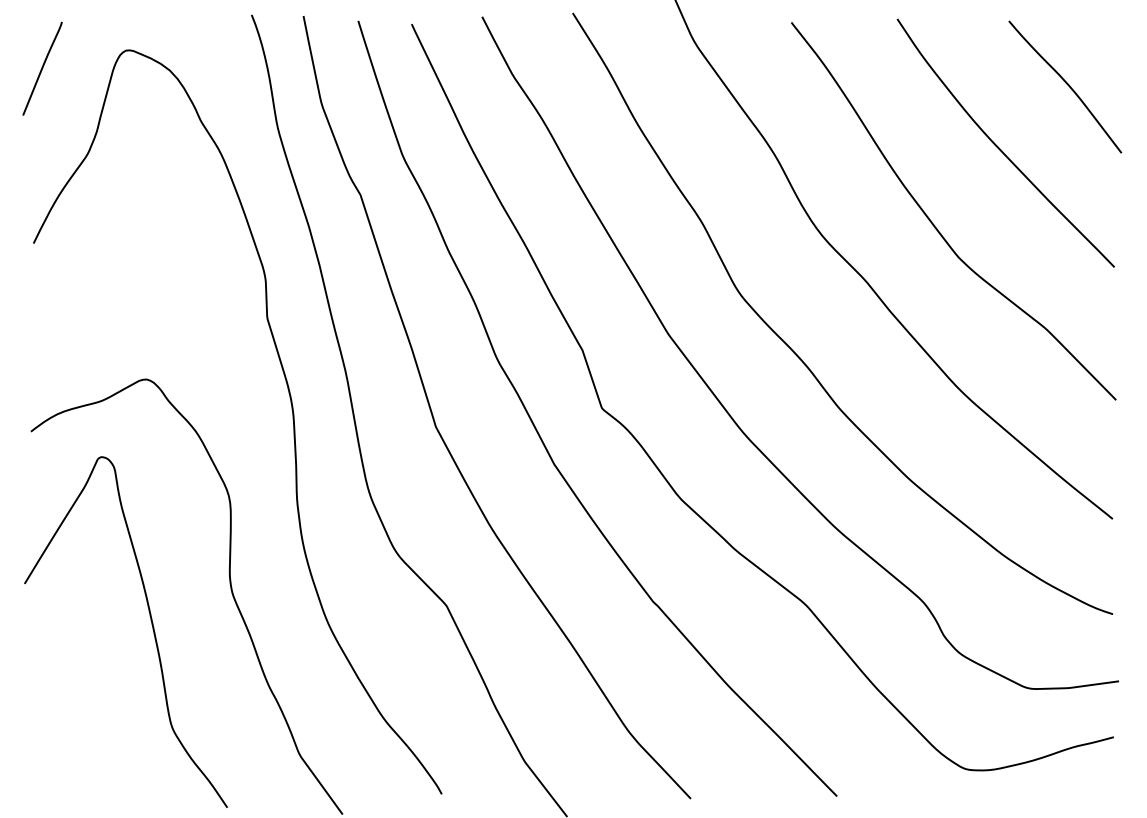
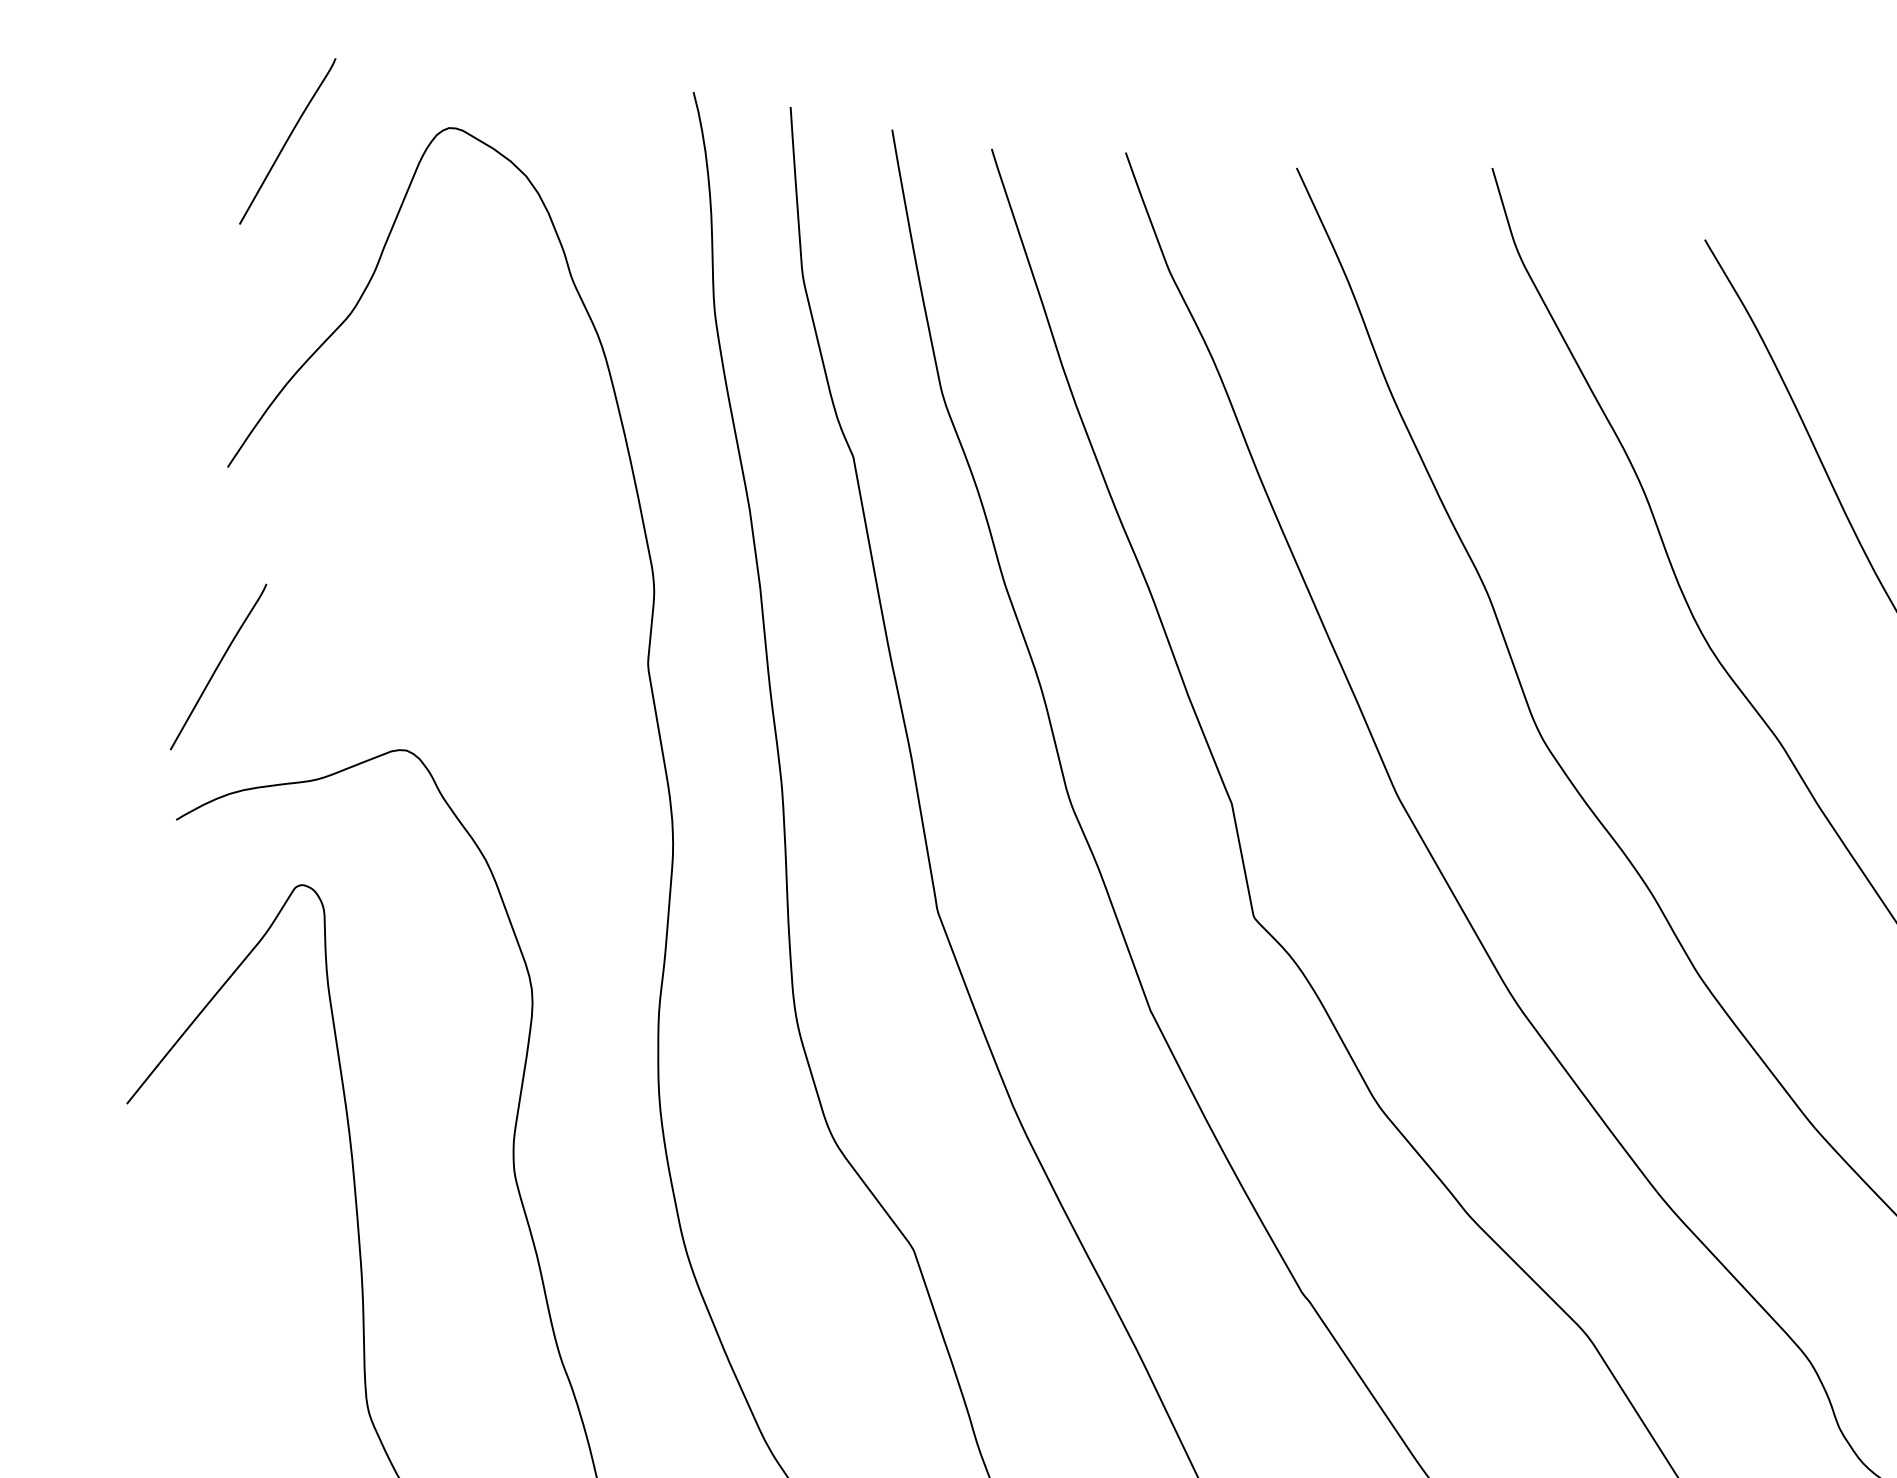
line: (42, 348) -> (218, 666), added

